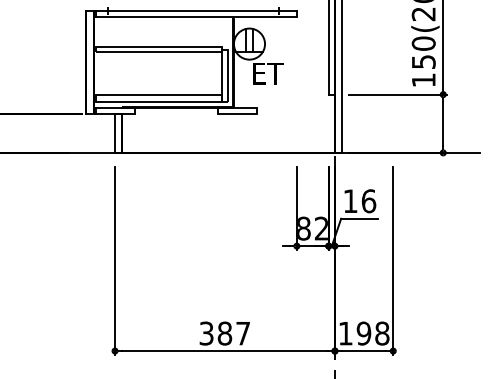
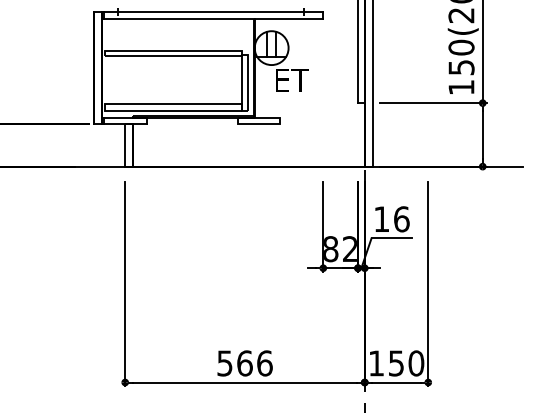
text: (225, 333) -> (245, 363), 387 -> 566
text: (373, 333) -> (406, 363), 198 -> 150

